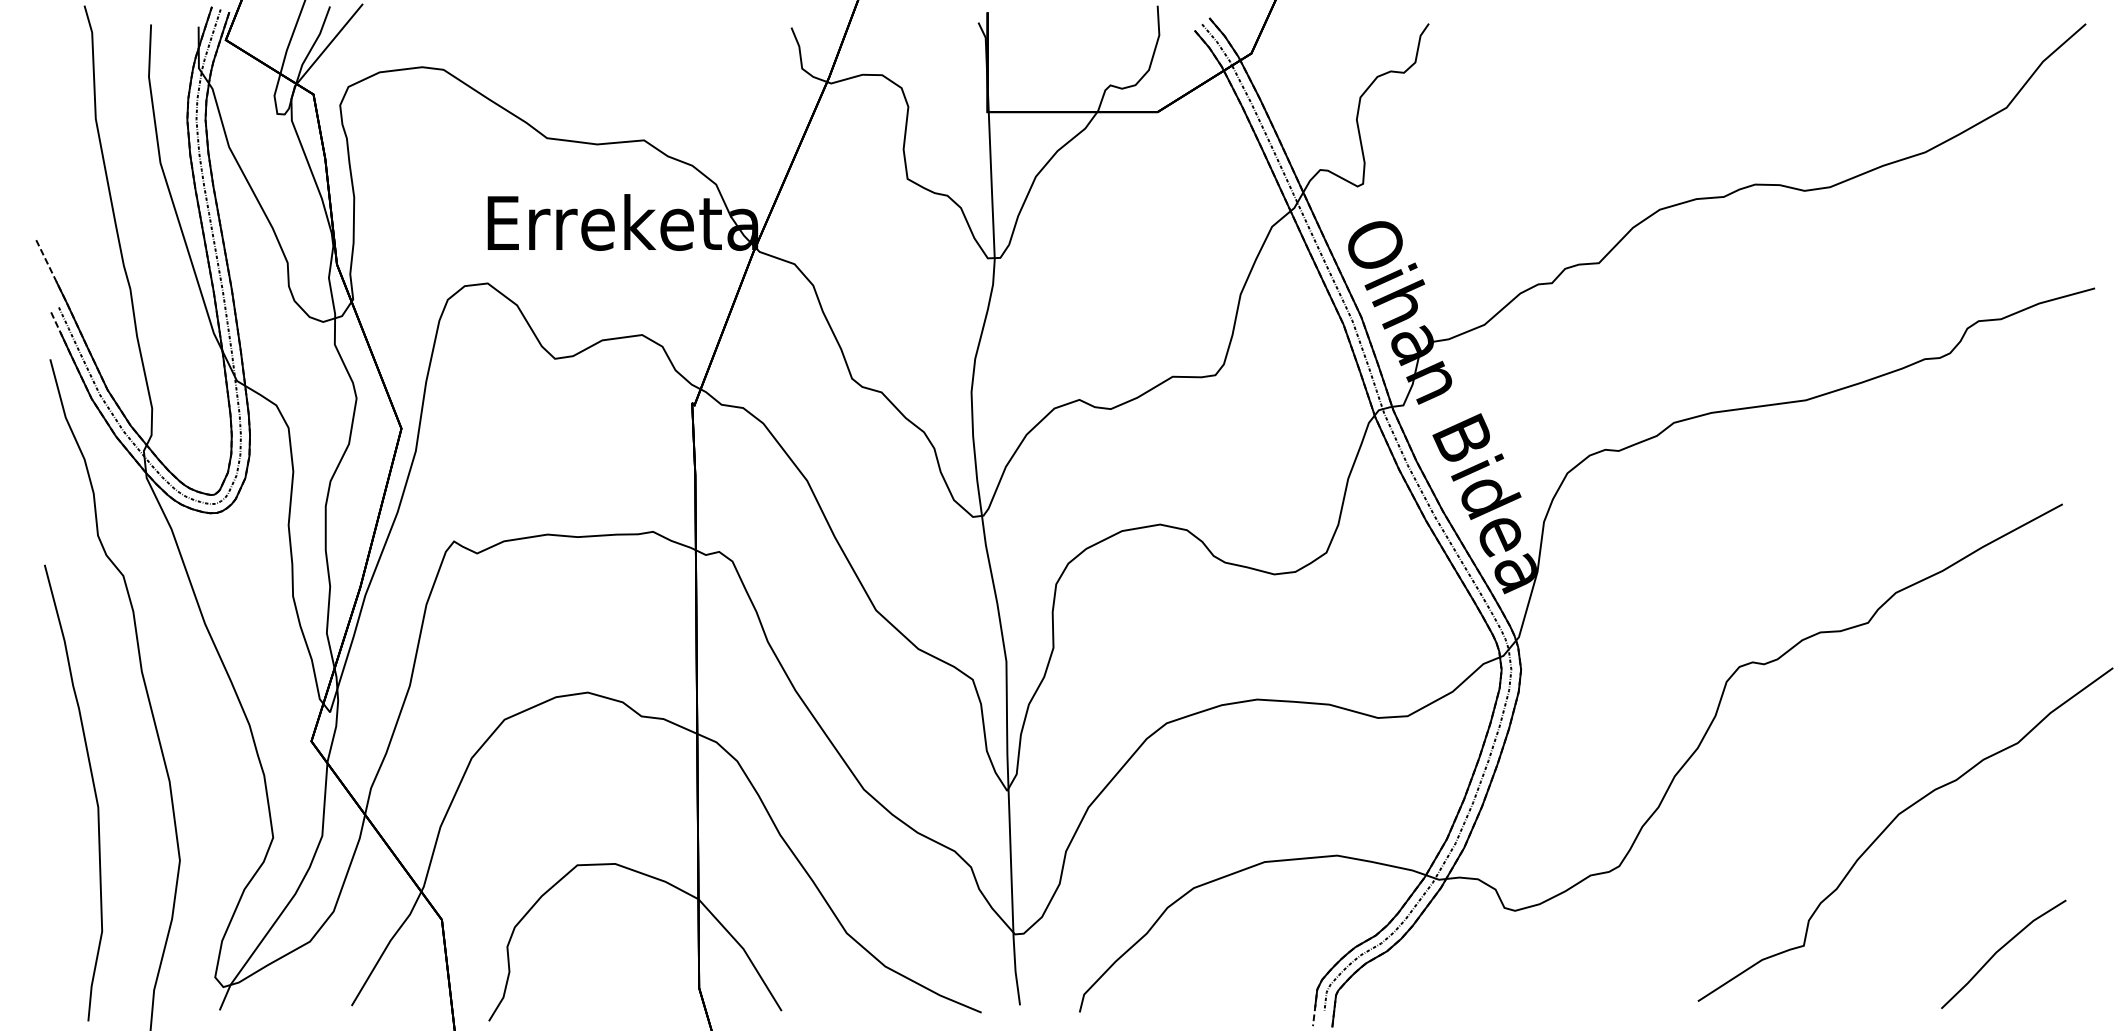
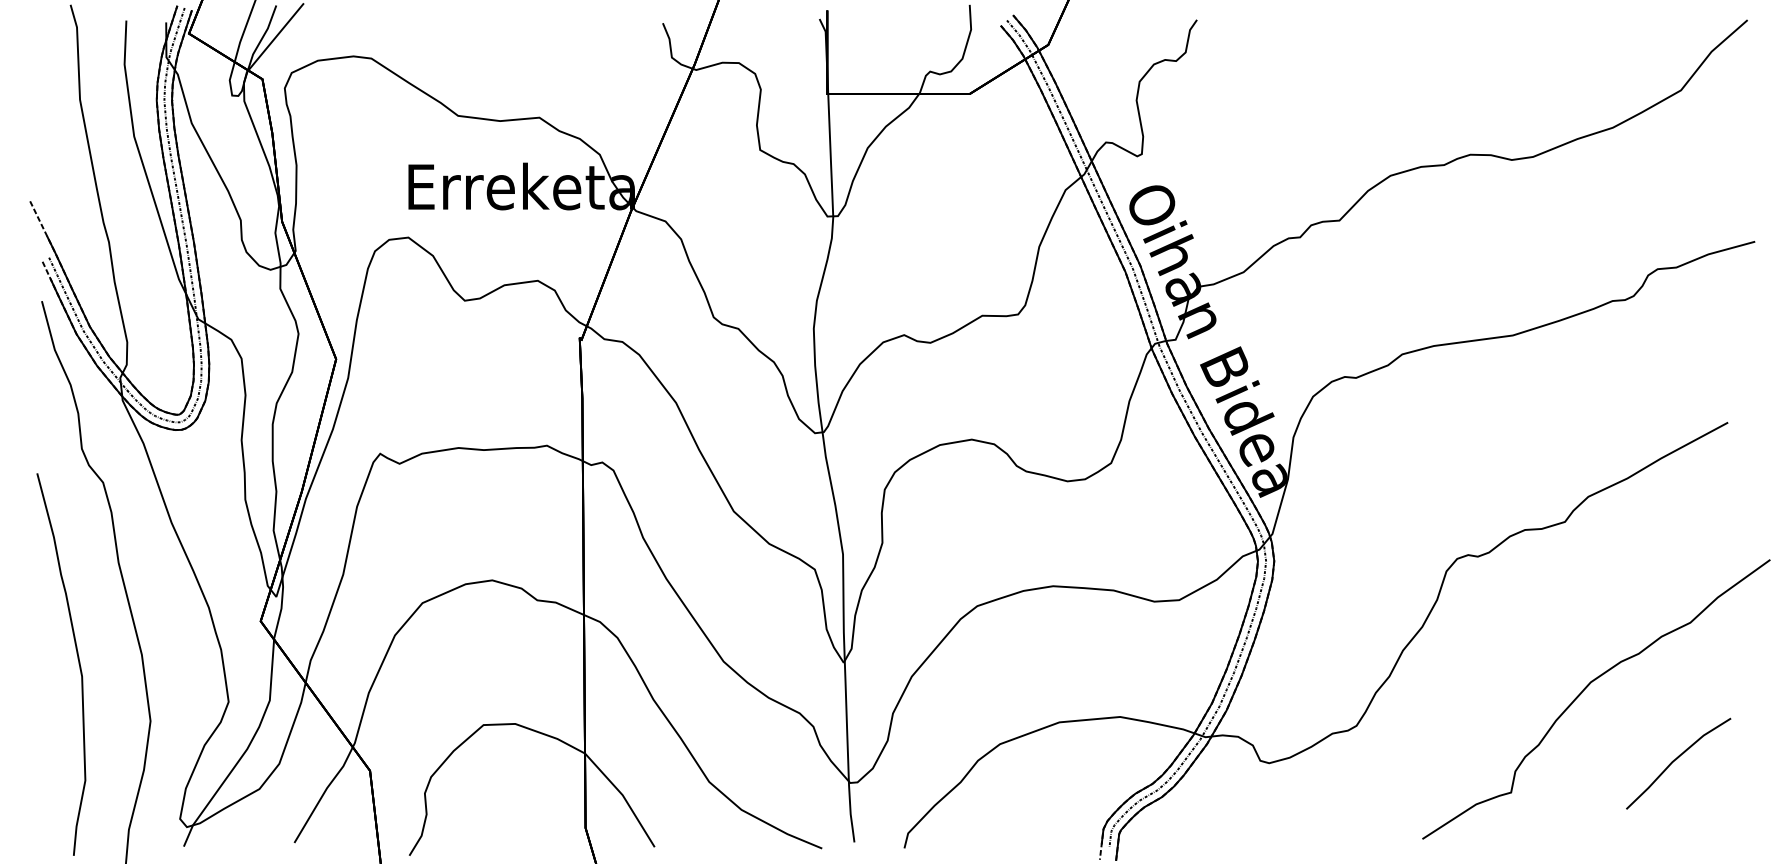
line: (2002, 949) -> (1677, 759), moved

